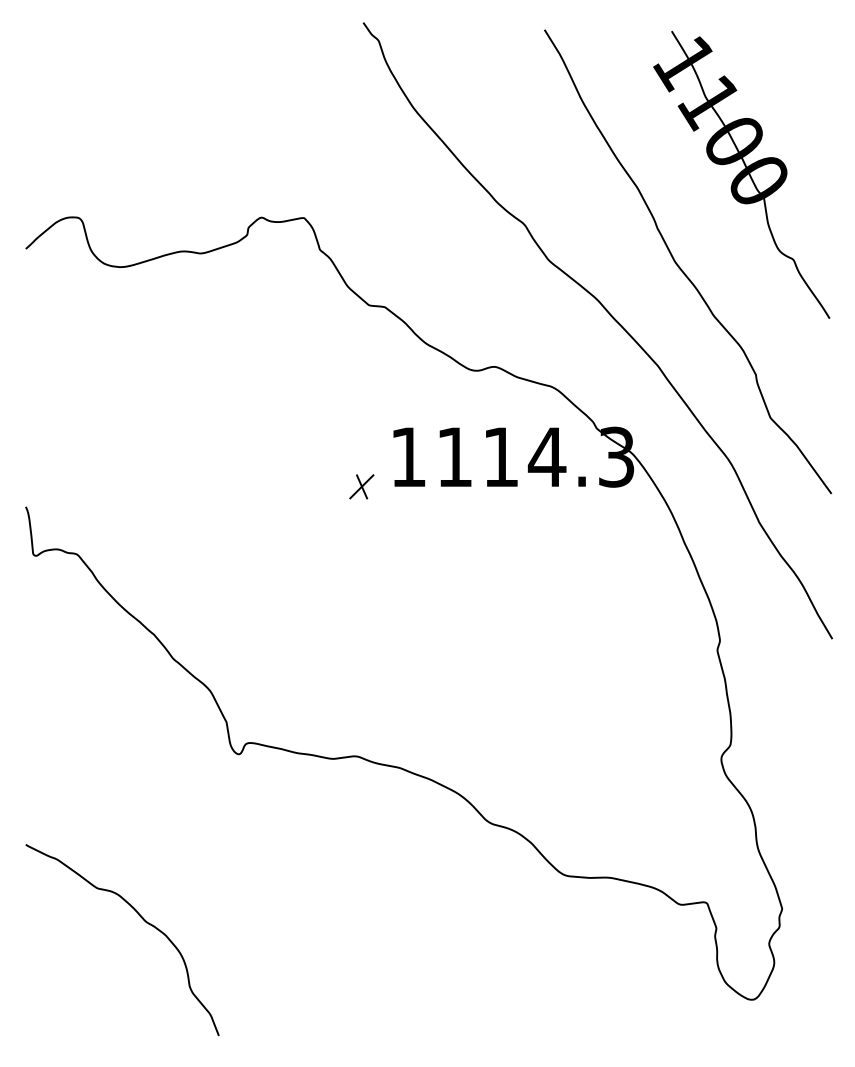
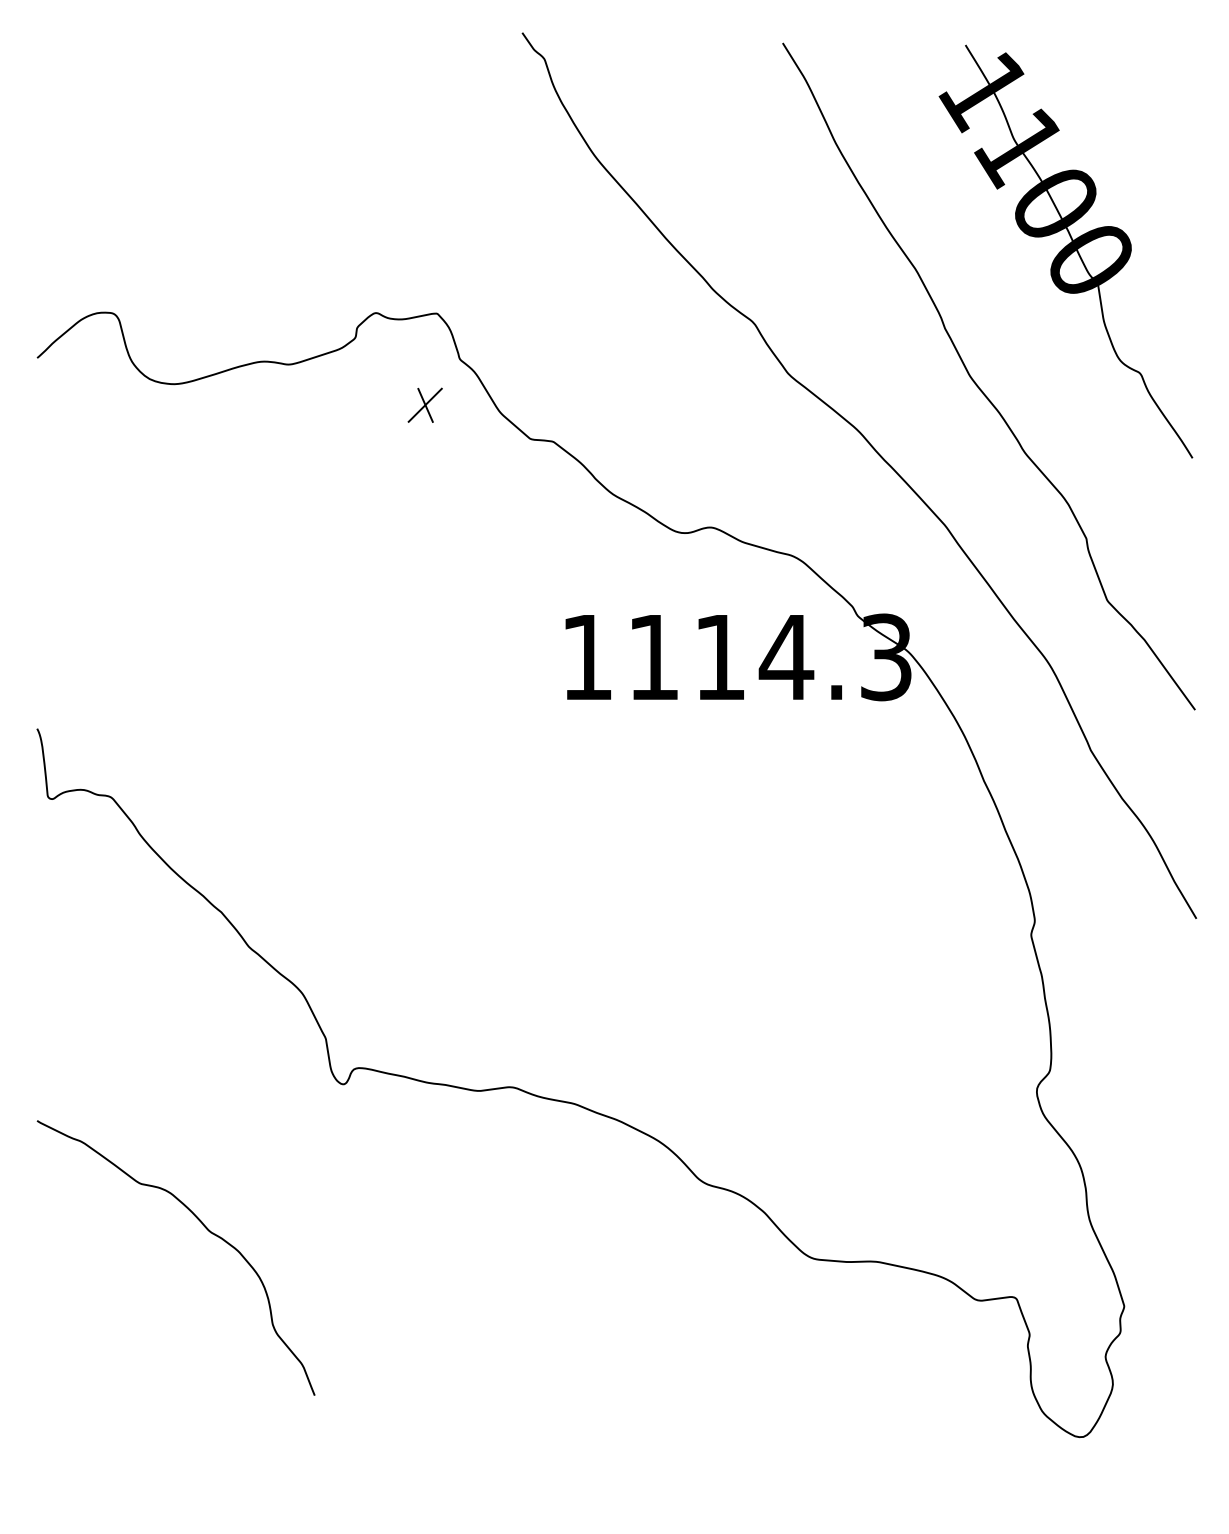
part: (361, 486) -> (424, 404), moved
curve: (142, 919) -> (204, 1228), moved

